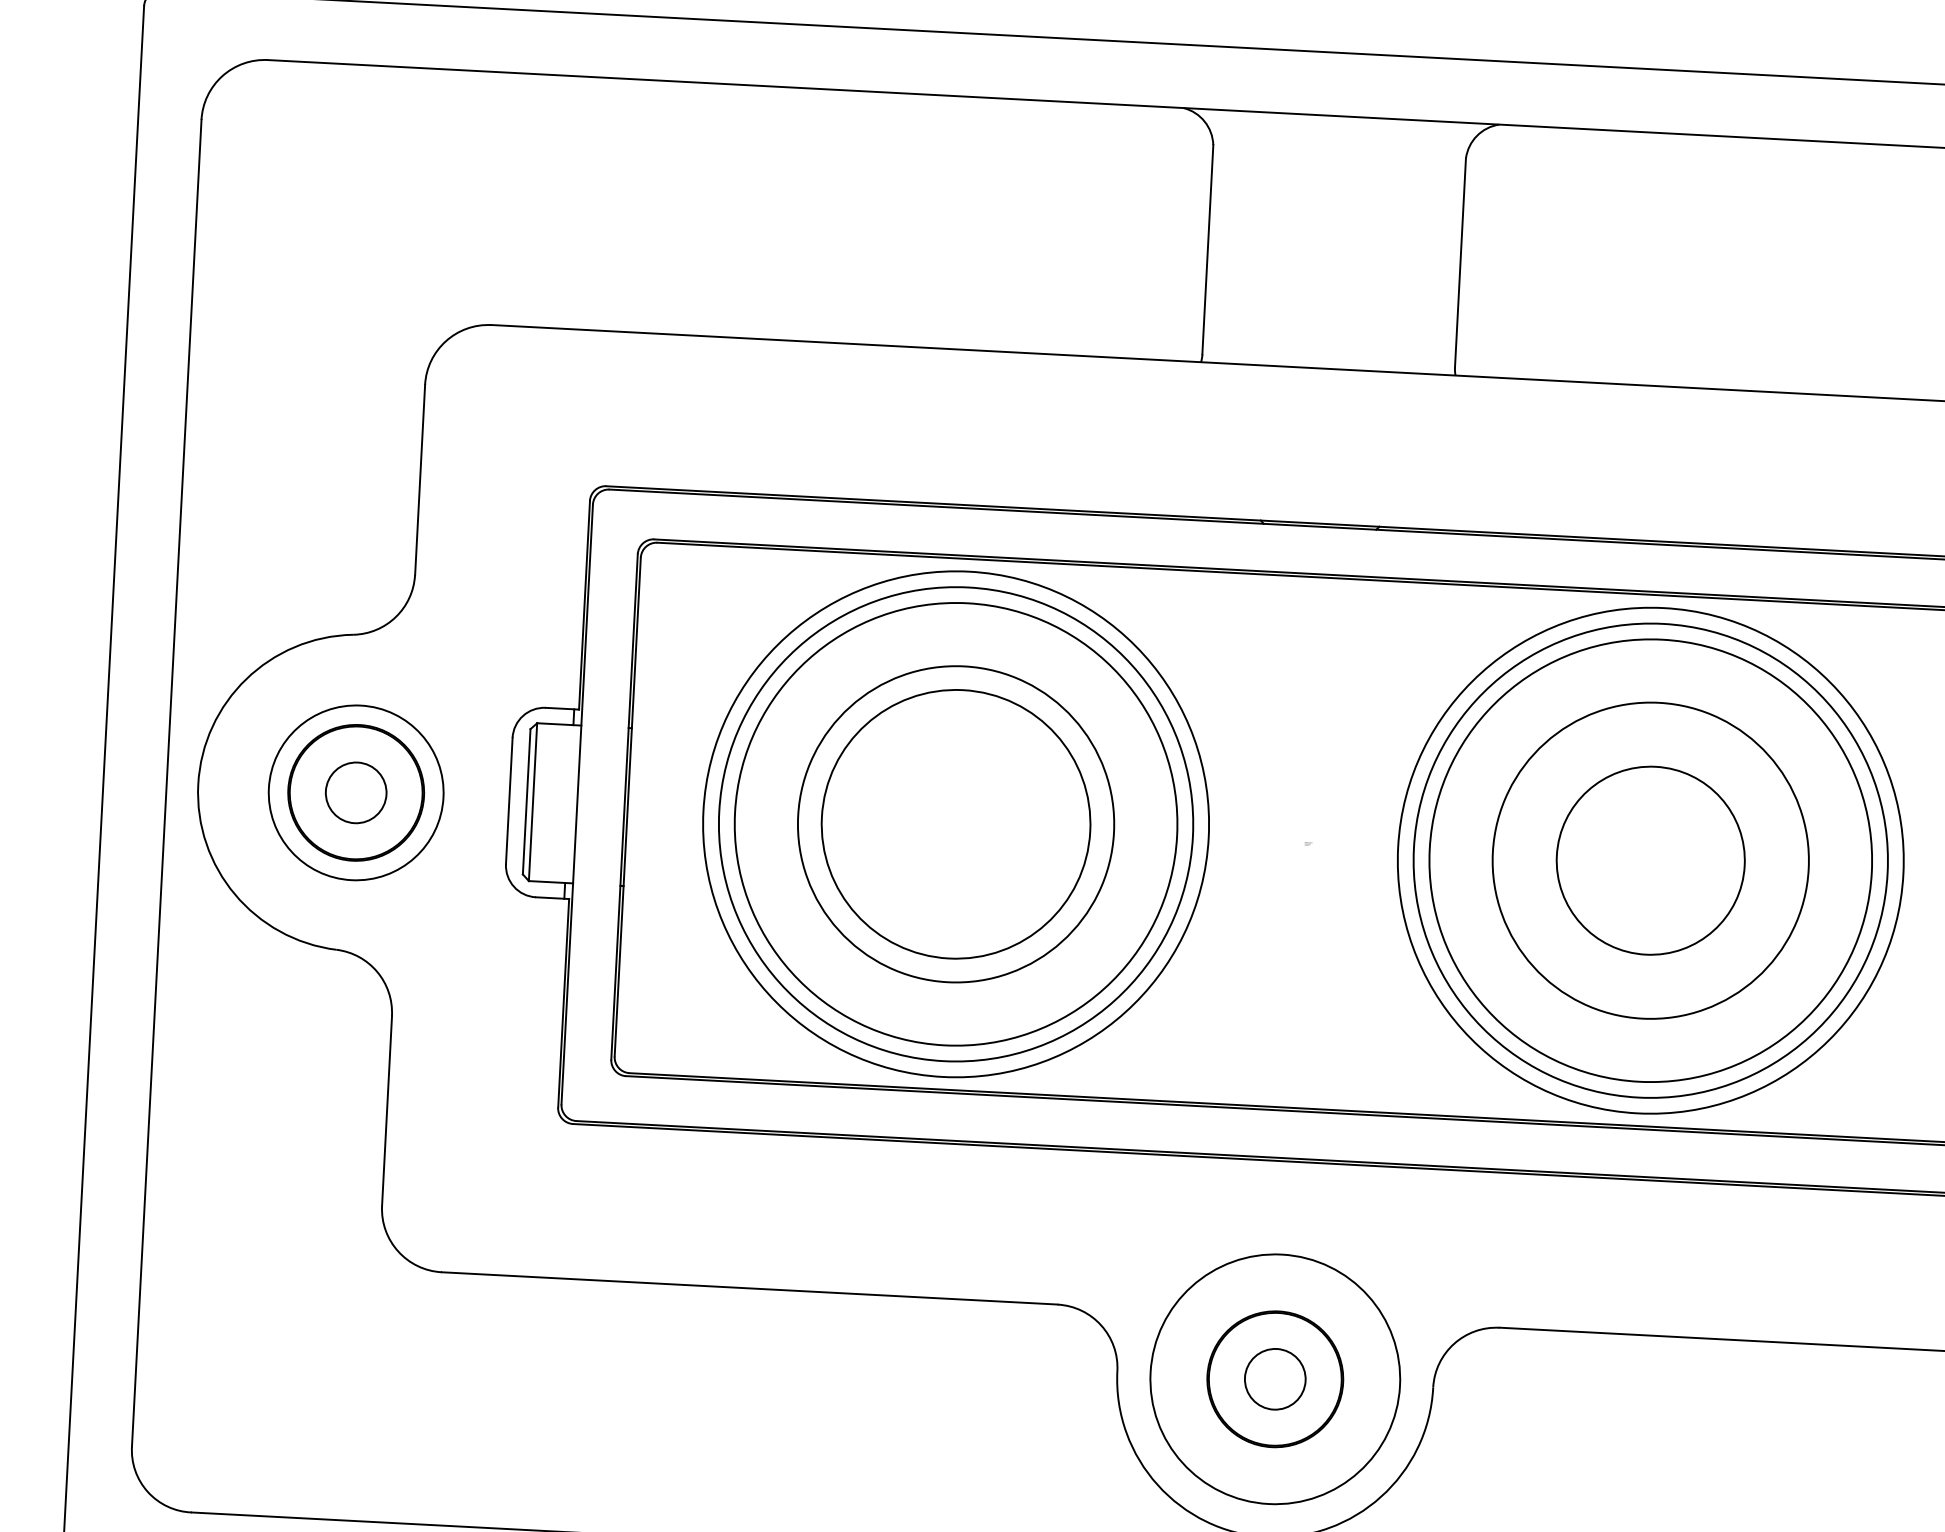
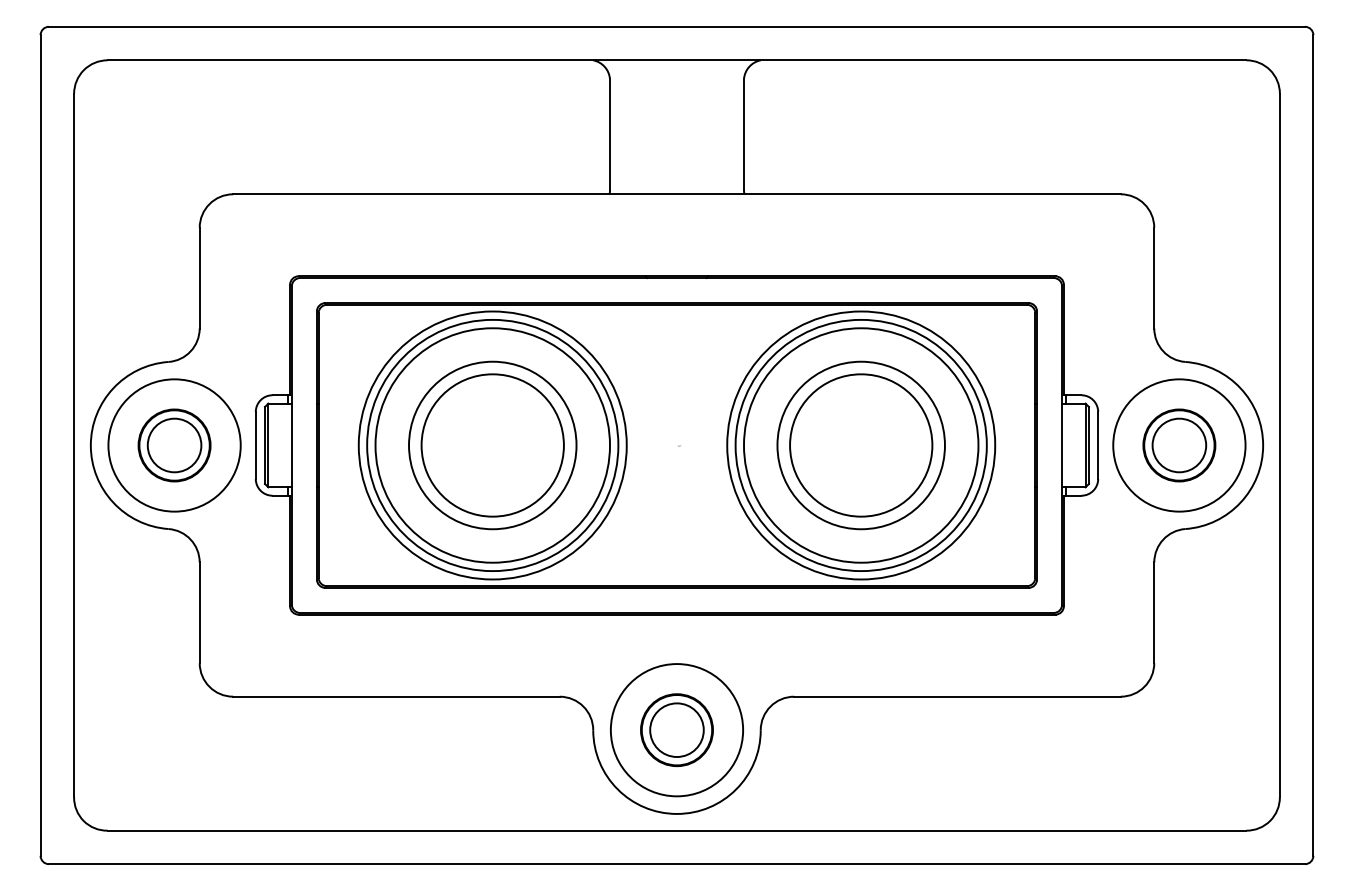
circle: (356, 792) -> (174, 445), size x1.43
circle: (356, 792) -> (174, 445), size x1.67
circle: (1651, 860) -> (861, 445), size x1.43
circle: (1274, 1379) -> (676, 730), size x1.67

